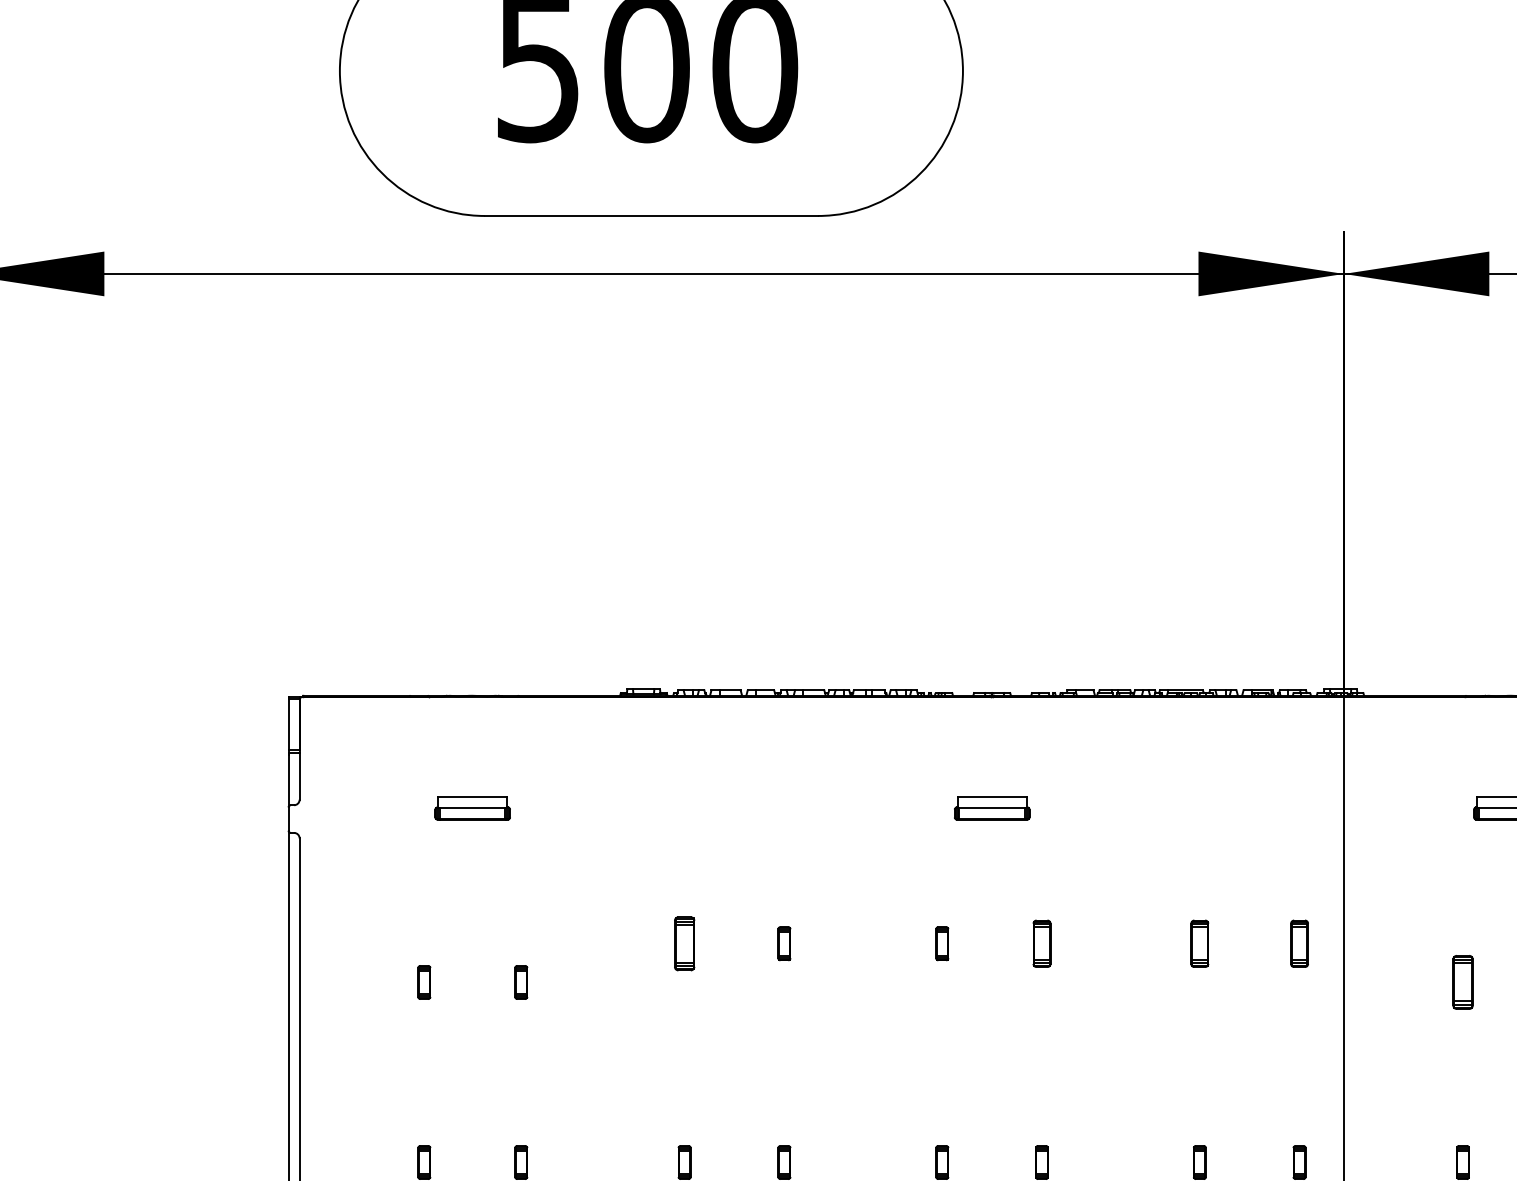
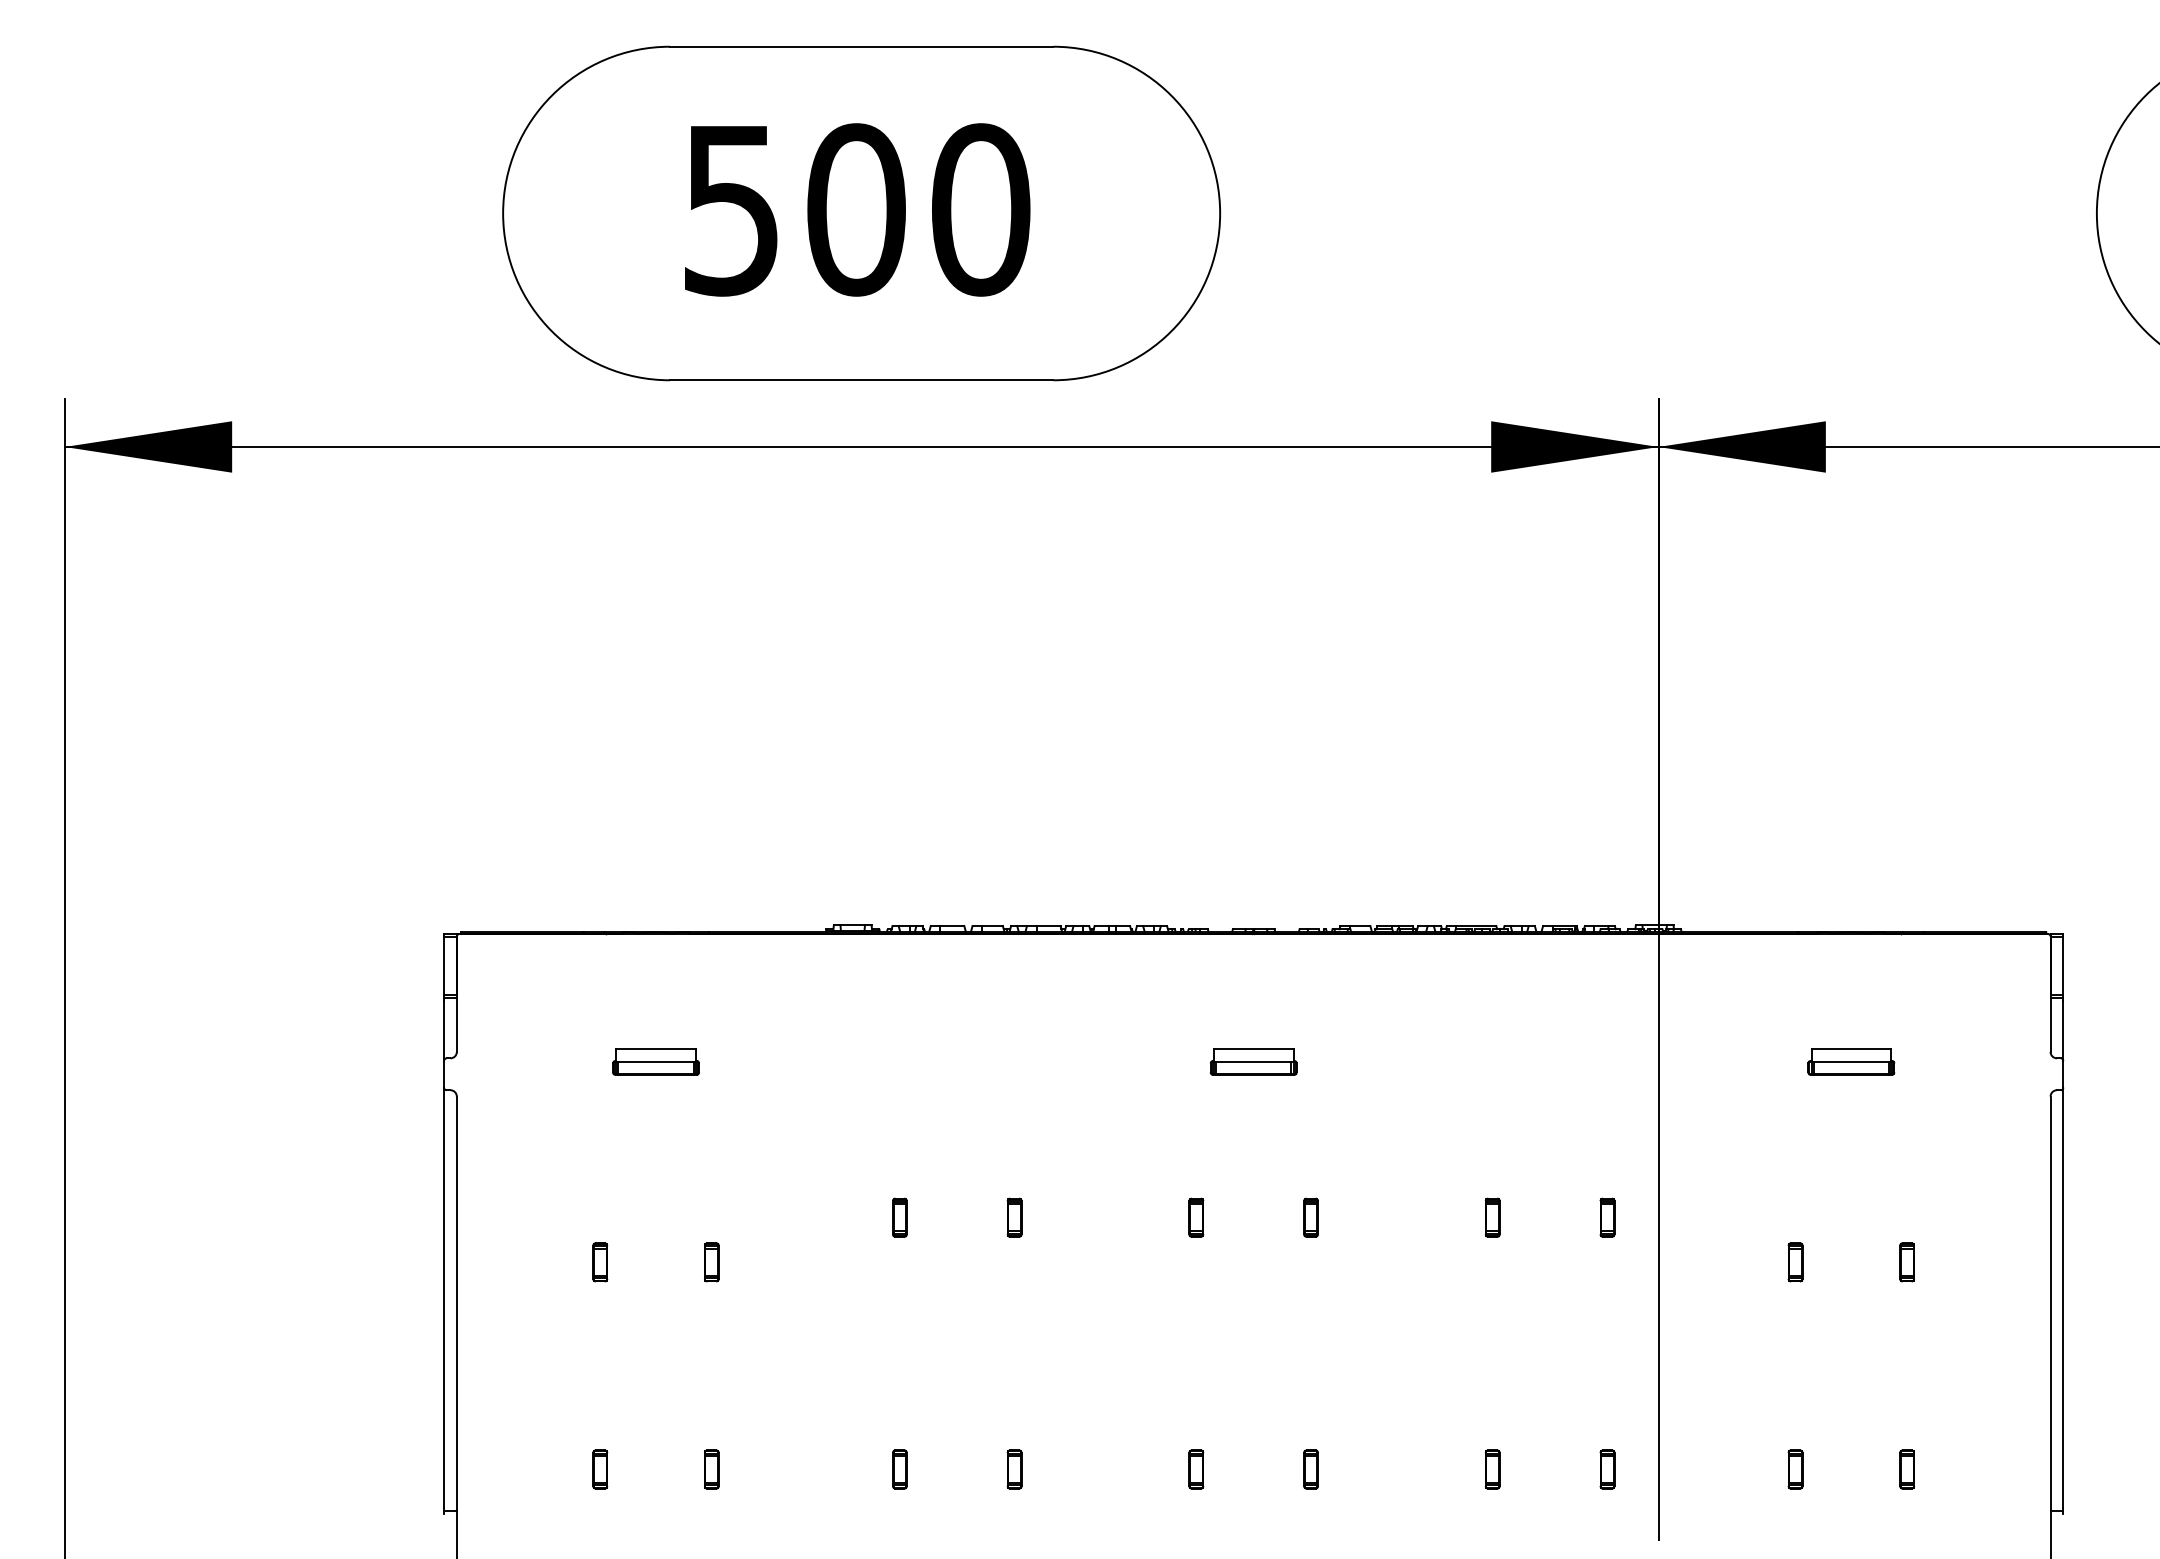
part: (684, 943) -> (899, 1217), size x0.62
part: (1041, 943) -> (1310, 1217), size x0.71
part: (1199, 943) -> (1492, 1217), size x0.71
part: (1299, 943) -> (1607, 1217), size x0.71
part: (1462, 982) -> (1795, 1262), size x0.62

